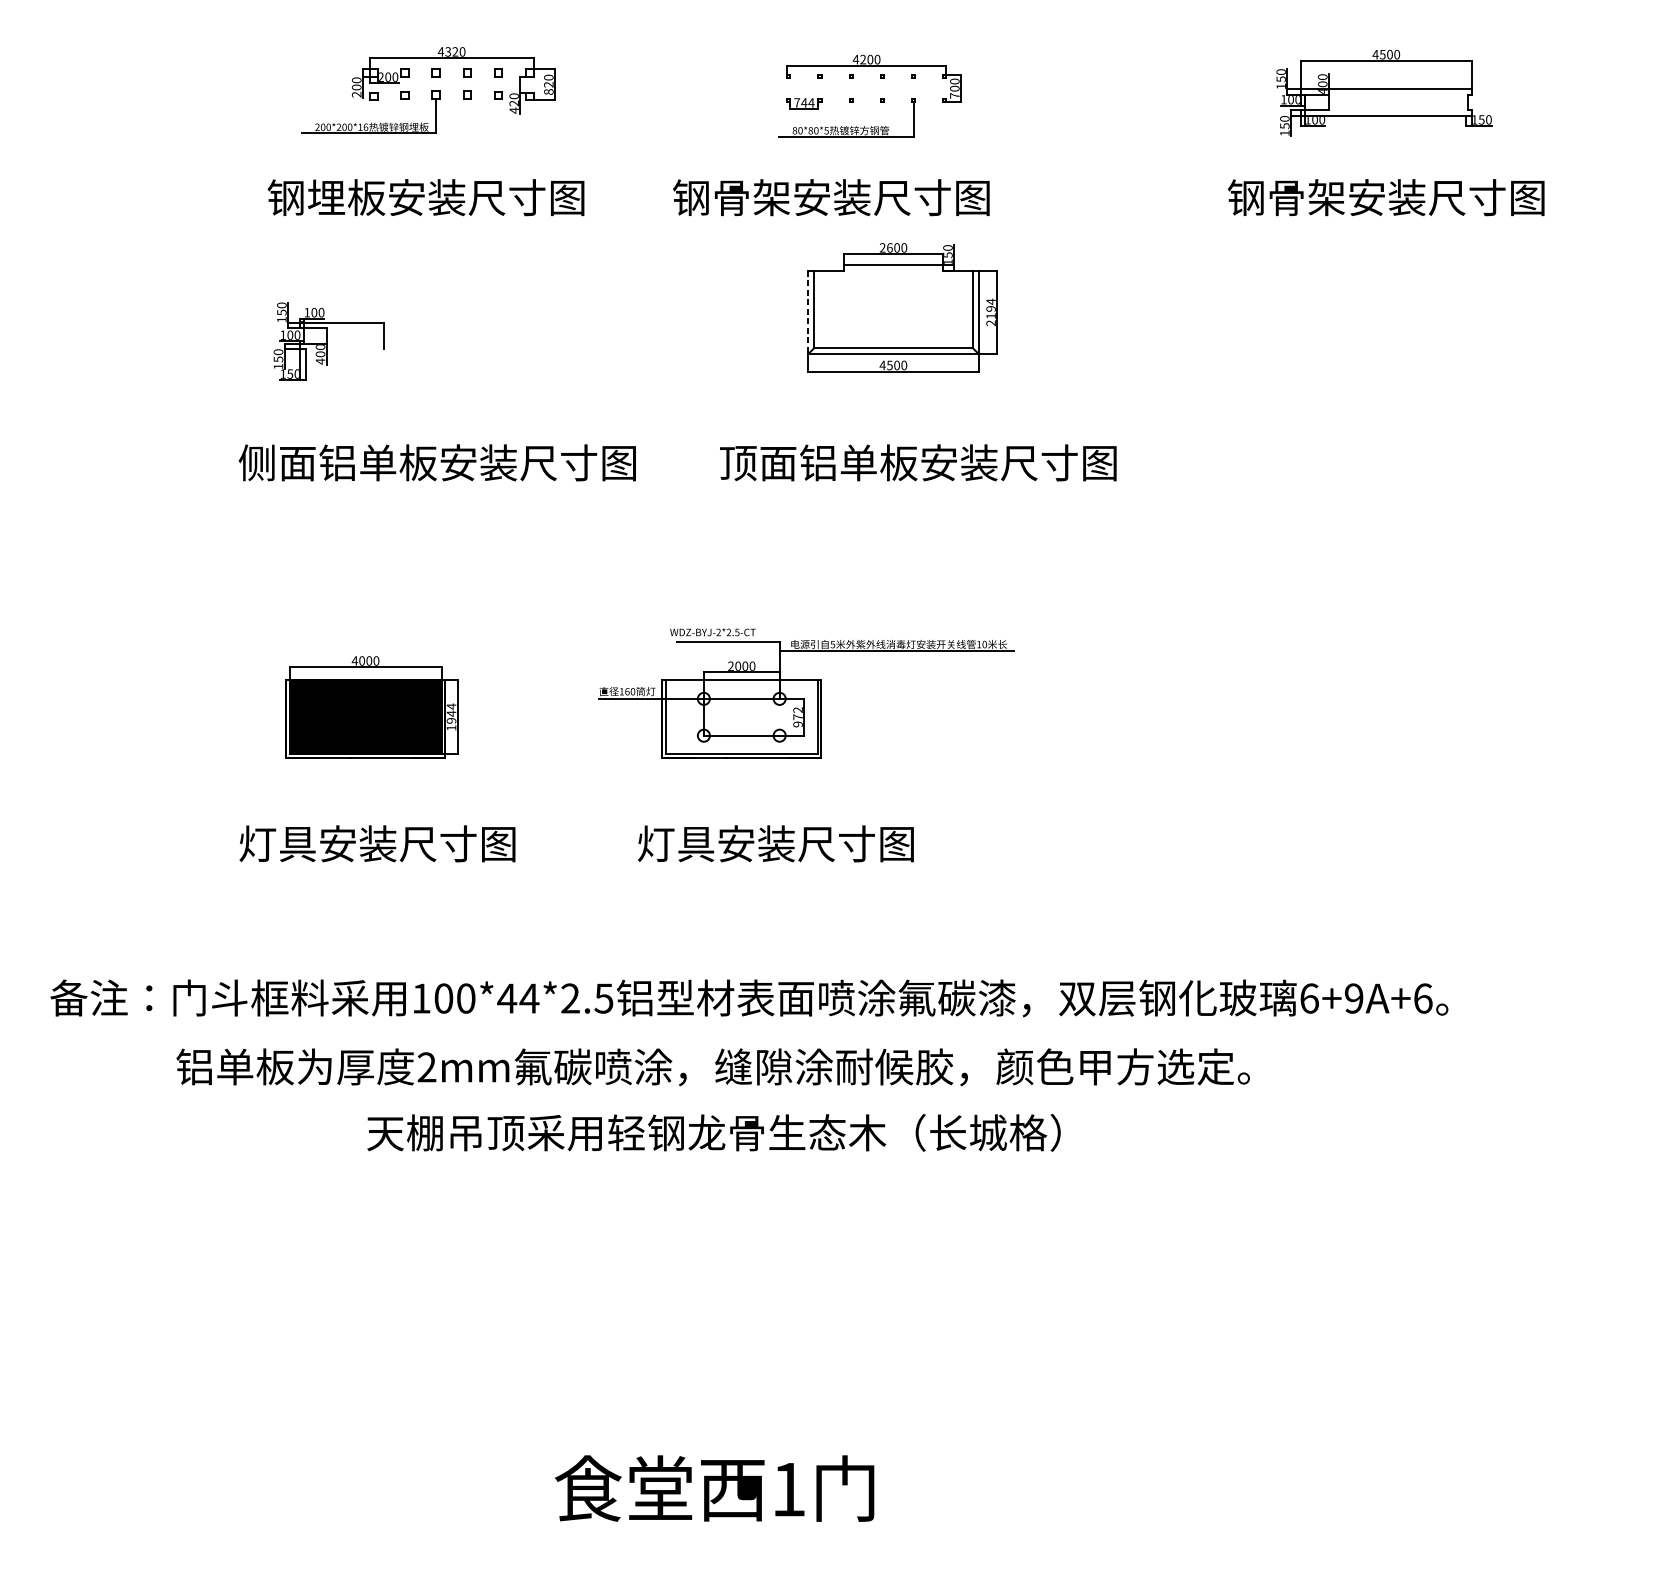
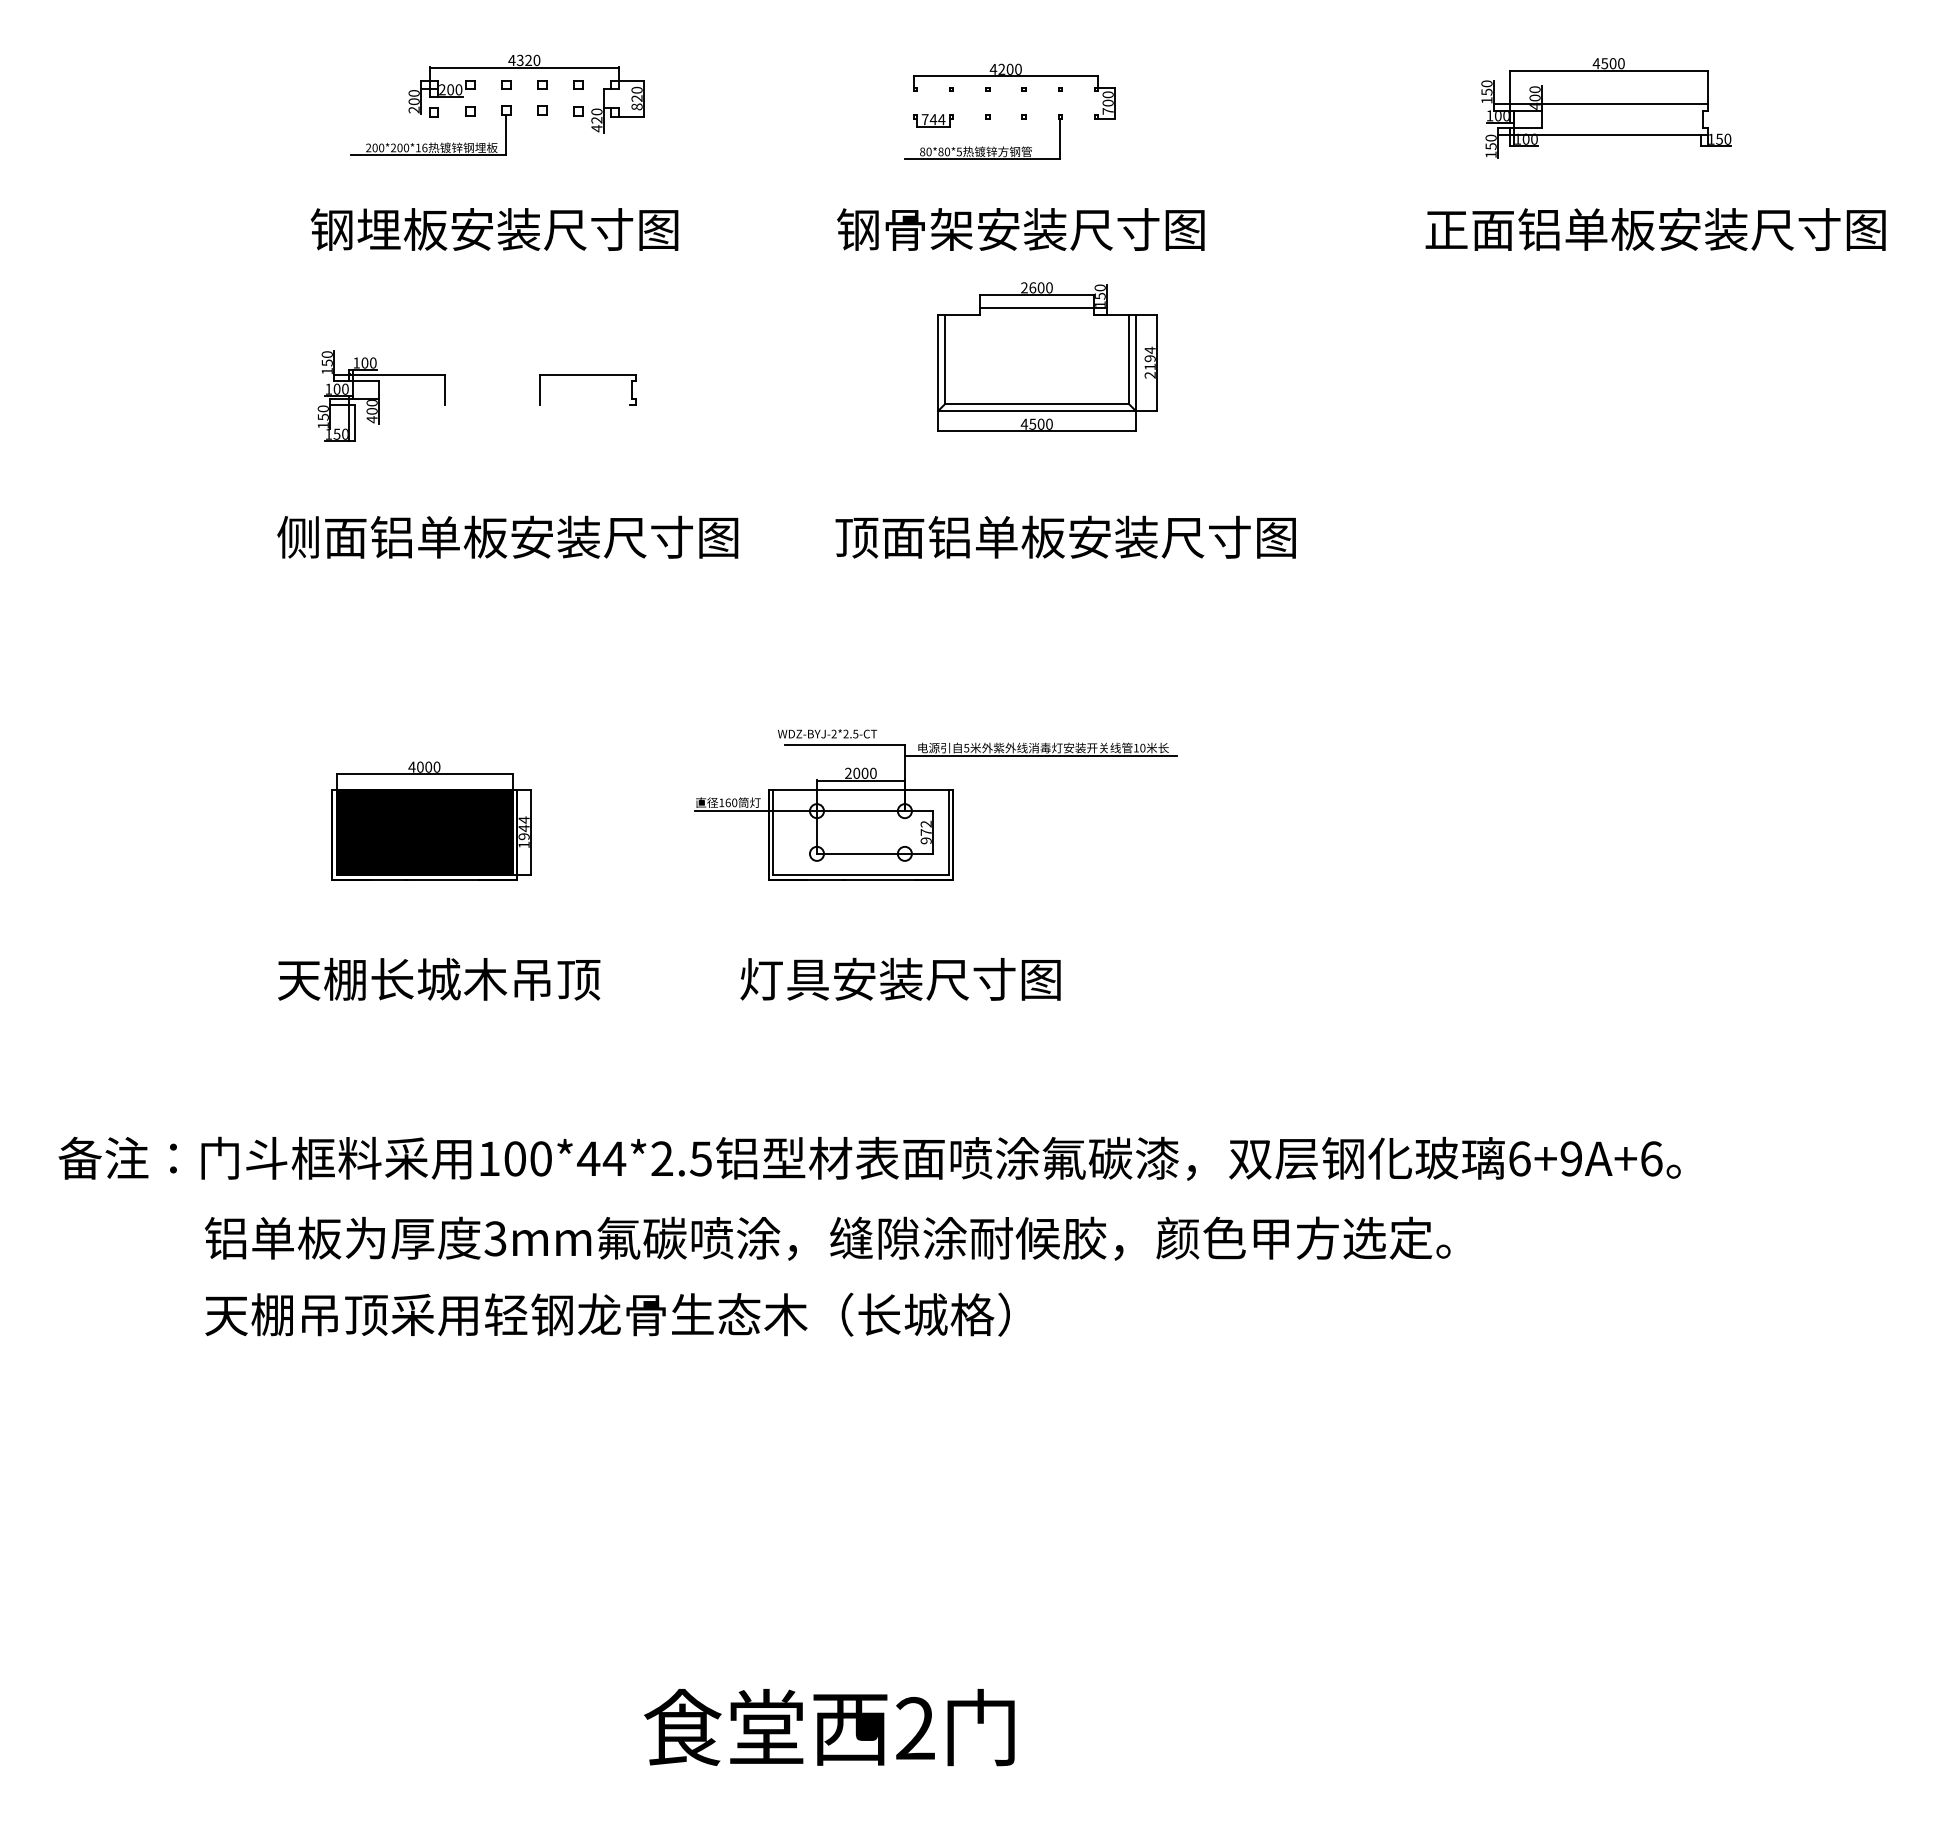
text: (831, 197) -> (1020, 229), moved
text: (1426, 197) -> (1655, 229), 钢骨架安装尺寸图 -> 正面铝单板安装尺寸图
line: (808, 313) -> (938, 363), dashed -> solid
part: (506, 323) -> (587, 375), added
text: (378, 843) -> (439, 978), 灯具安装尺寸图 -> 天棚长城木吊顶
text: (426, 1068) -> (495, 1239), 2mm -> 3mm
text: (713, 1132) -> (607, 1314), moved
text: (788, 1488) -> (915, 1727), 1 -> 2

